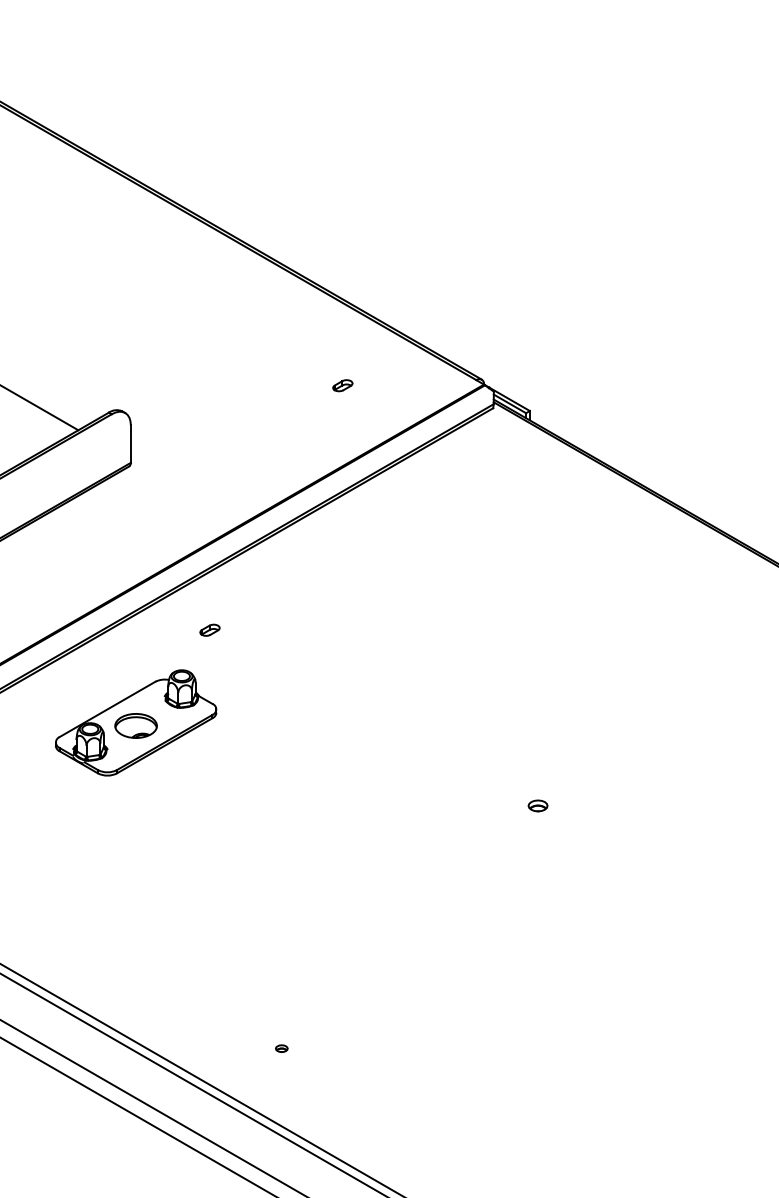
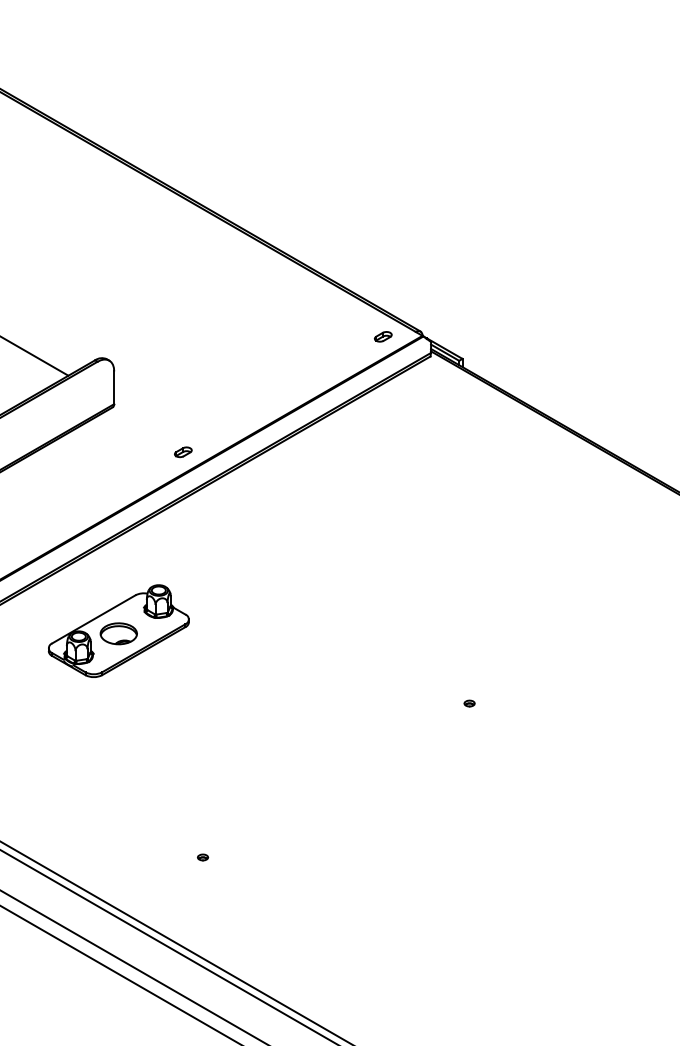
part: (341, 385) -> (382, 336), moved
part: (210, 630) -> (183, 452), moved
part: (537, 805) -> (469, 703), size x0.62
part: (282, 1048) -> (203, 857), moved

